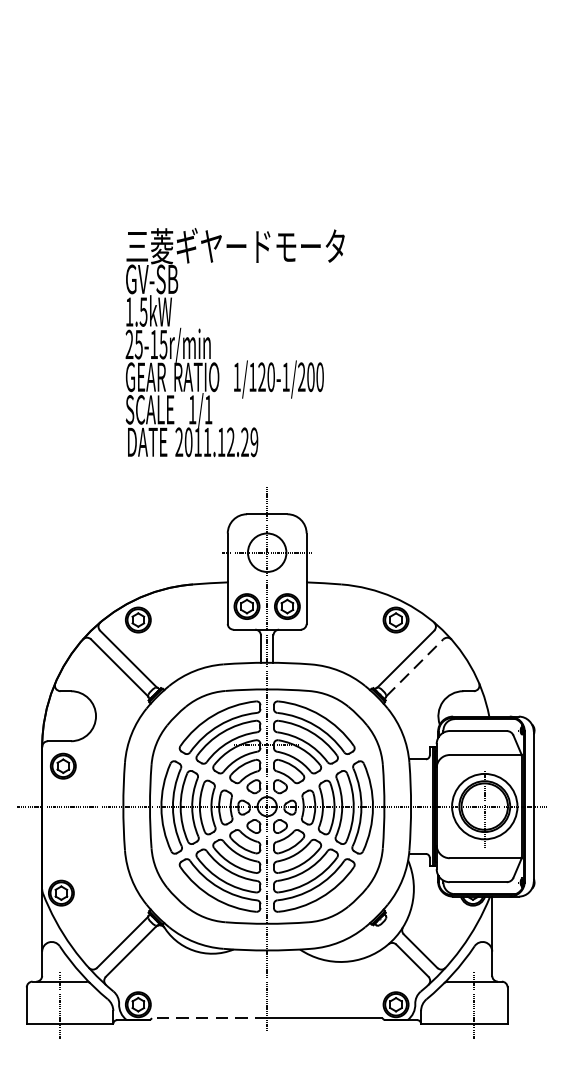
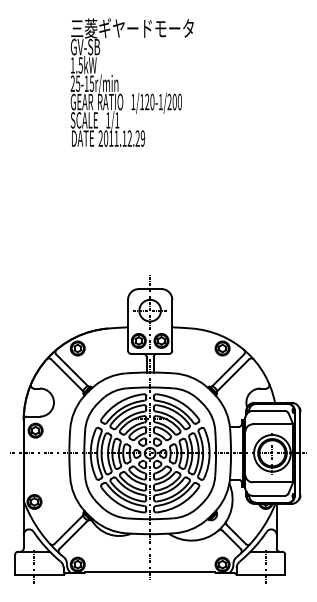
text: (233, 342) -> (131, 82), moved
line: (415, 668) -> (233, 375), dashed -> solid
line: (209, 1018) -> (117, 572), dashed -> solid

